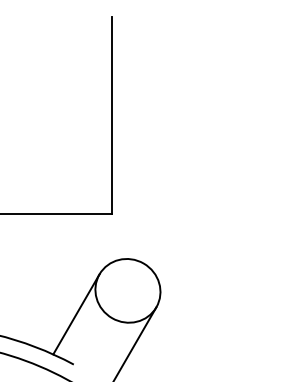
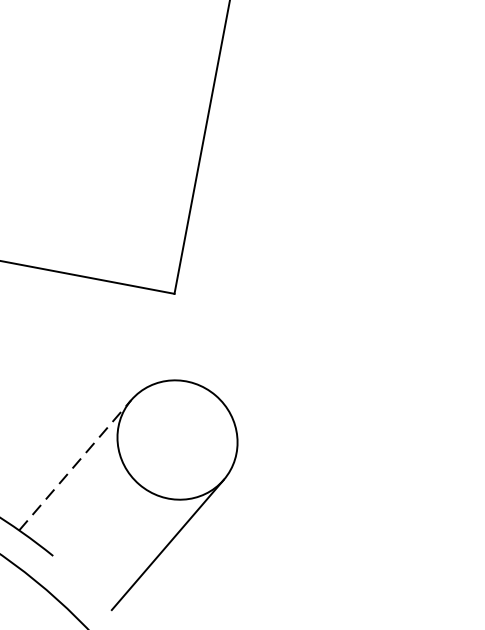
line: (76, 314) -> (75, 465), solid -> dashed

